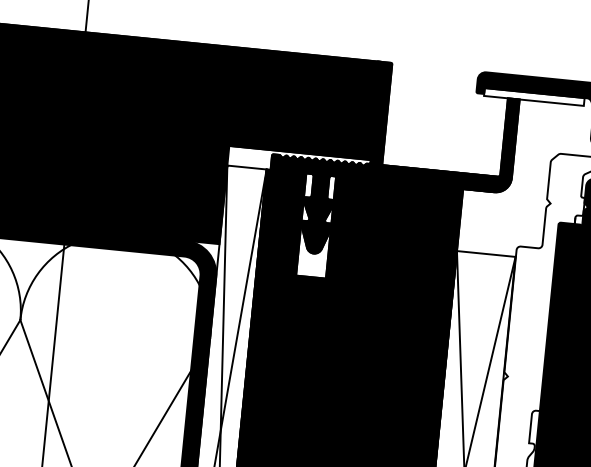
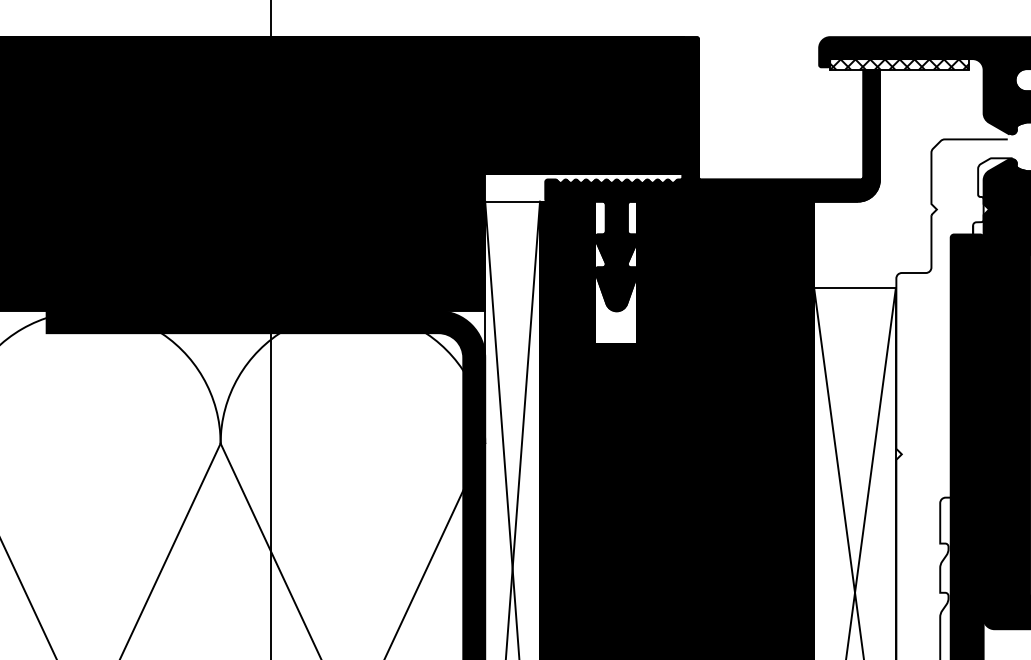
hatch: (534, 96) -> (899, 64), added

